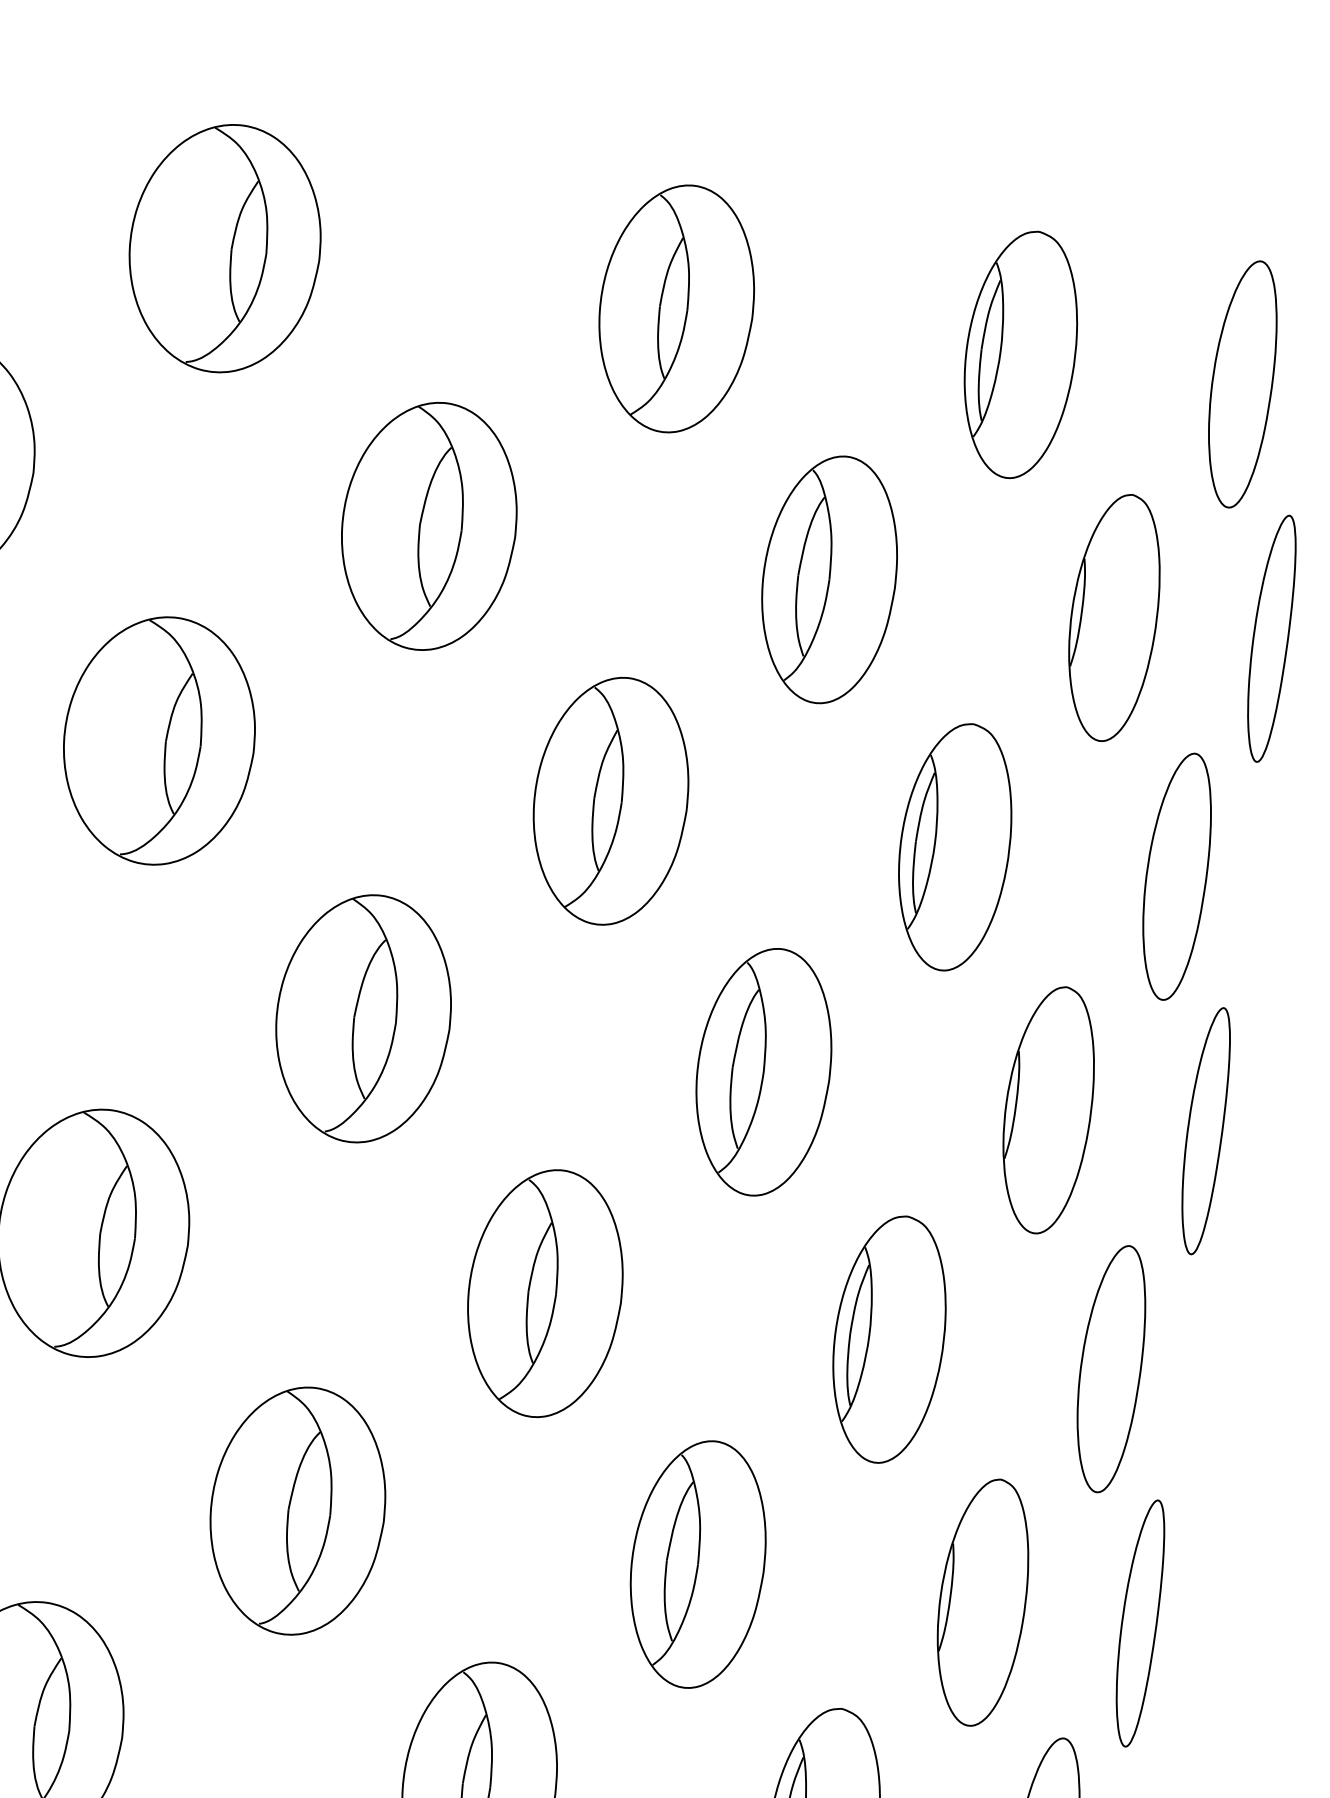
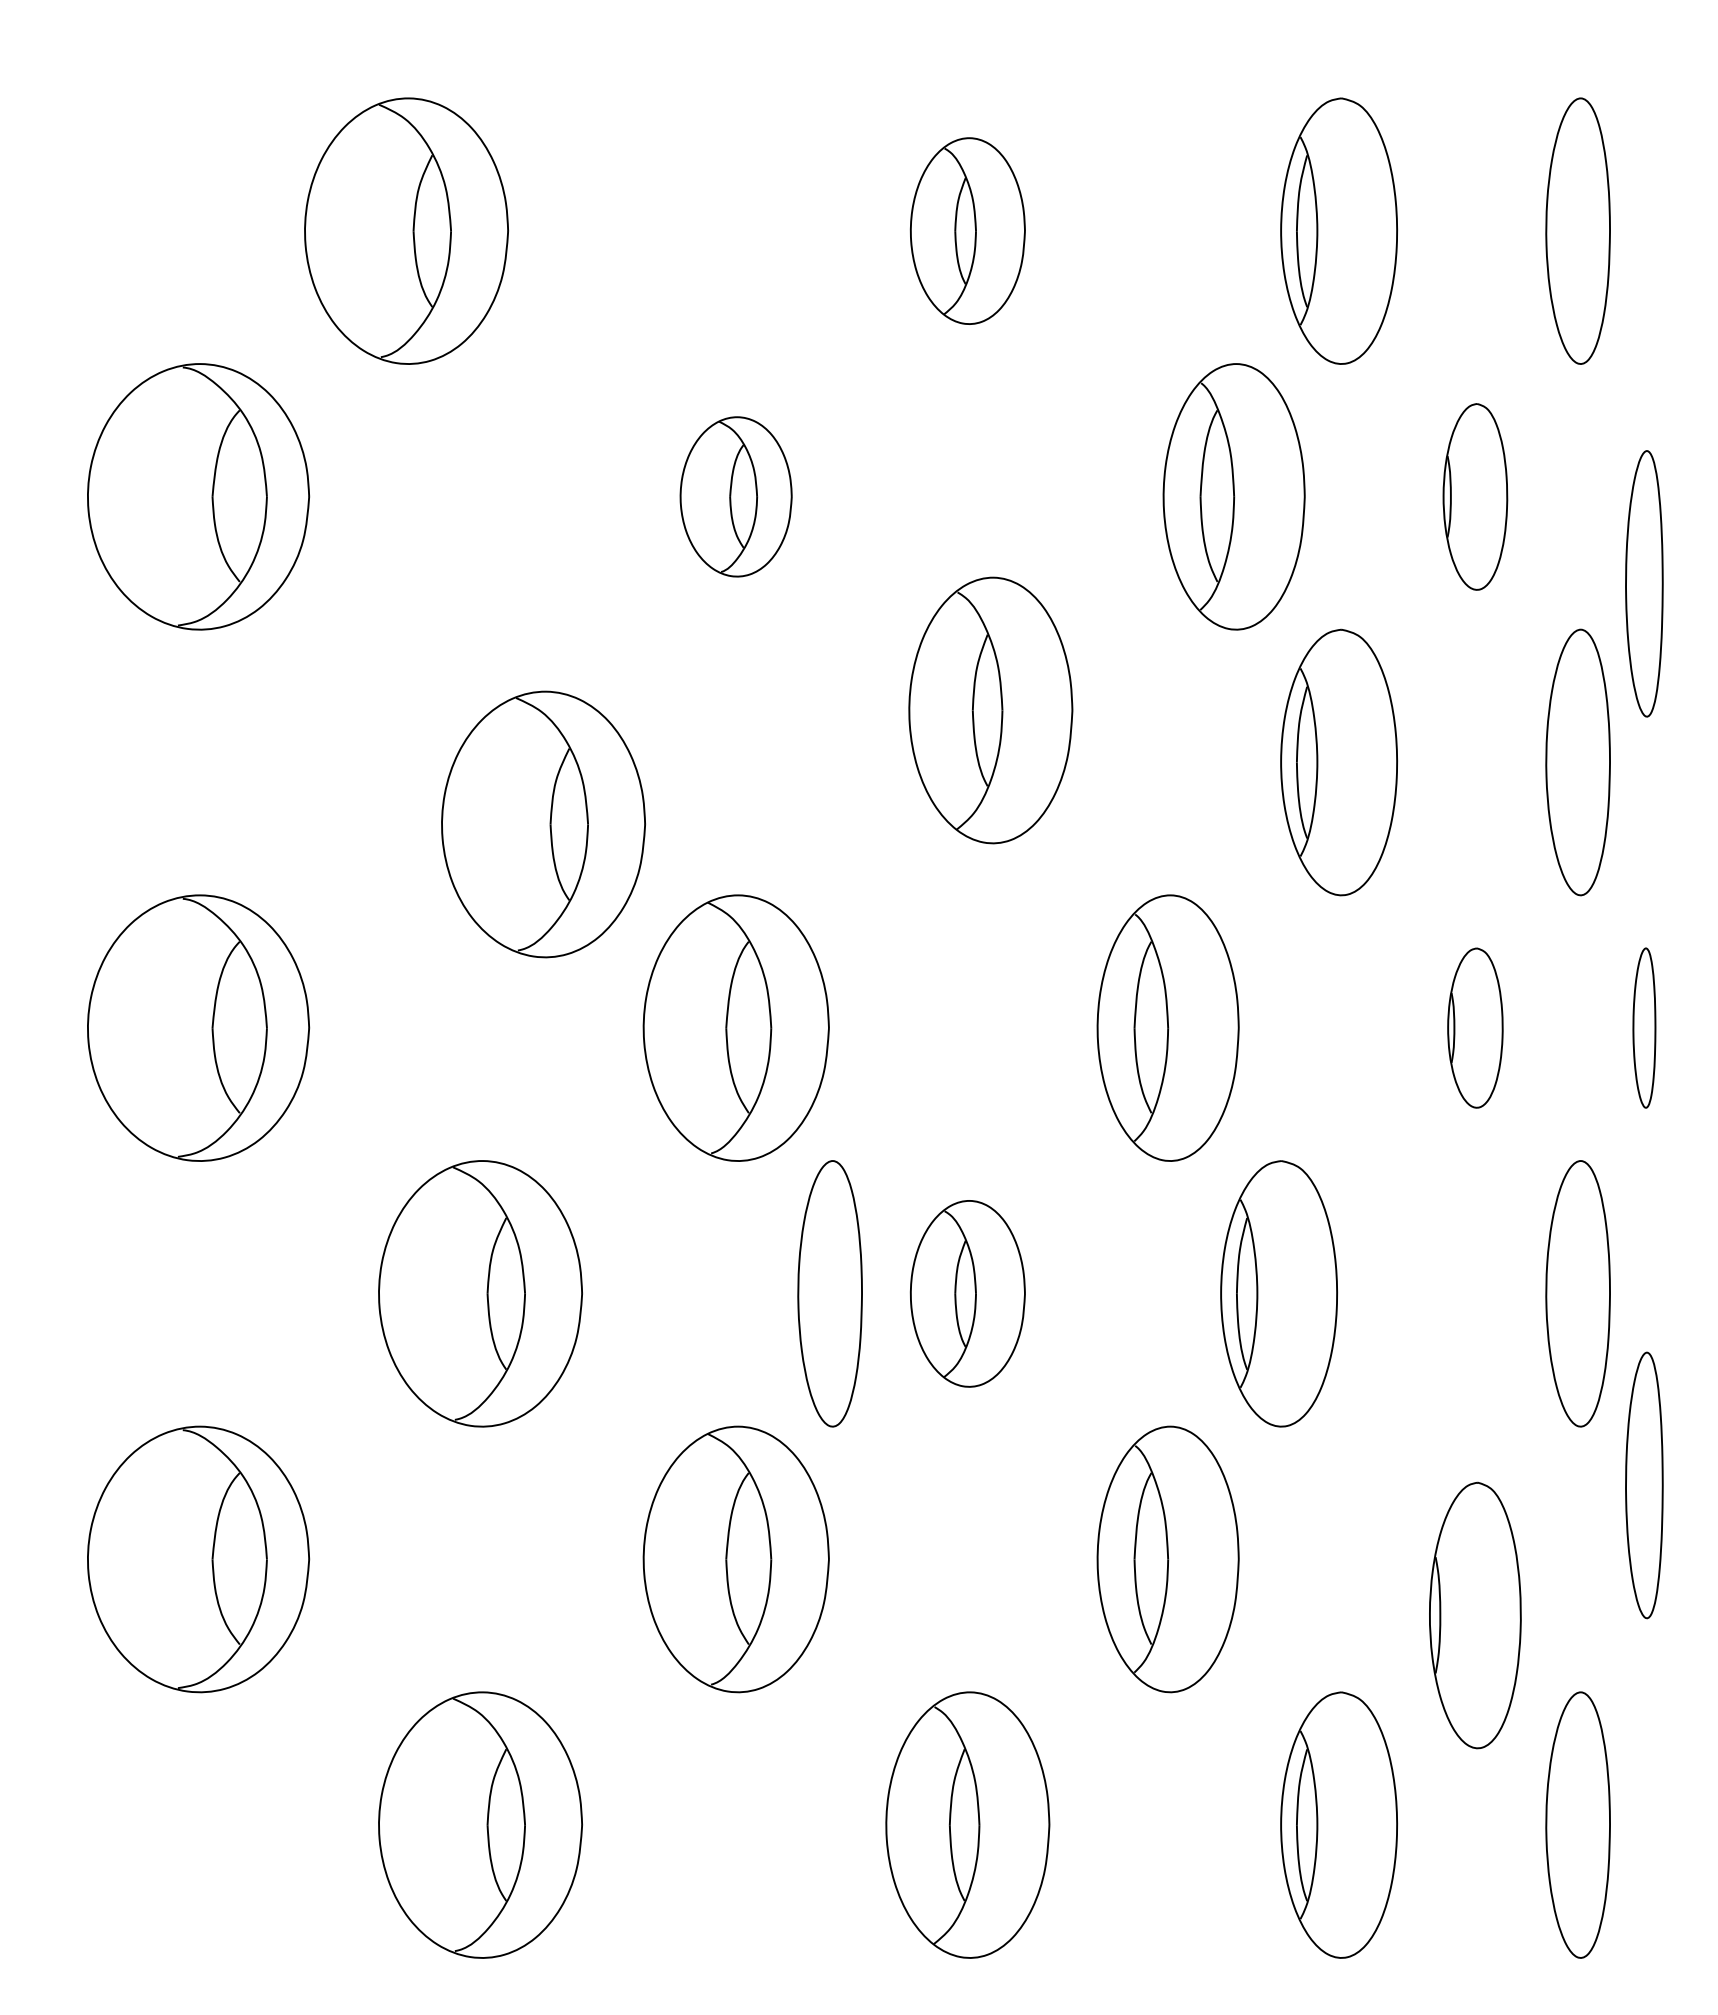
part: (225, 247) -> (406, 230), moved
part: (676, 307) -> (967, 230), size x0.7
part: (428, 525) -> (735, 496), size x0.6
part: (828, 579) -> (1233, 496), moved
part: (1114, 617) -> (1475, 496), size x0.7
part: (1270, 638) -> (1644, 583), moved
part: (159, 740) -> (543, 824), moved
part: (610, 800) -> (990, 710), moved
part: (1048, 1109) -> (1475, 1027), size x0.6
part: (1205, 1130) -> (1644, 1027), size x0.6
part: (417, 1275) -> (829, 1293), added
part: (544, 1293) -> (967, 1293), size x0.7
part: (888, 1338) -> (1278, 1293), moved
part: (982, 1602) -> (1475, 1615), moved
part: (1139, 1623) -> (1644, 1485), moved

